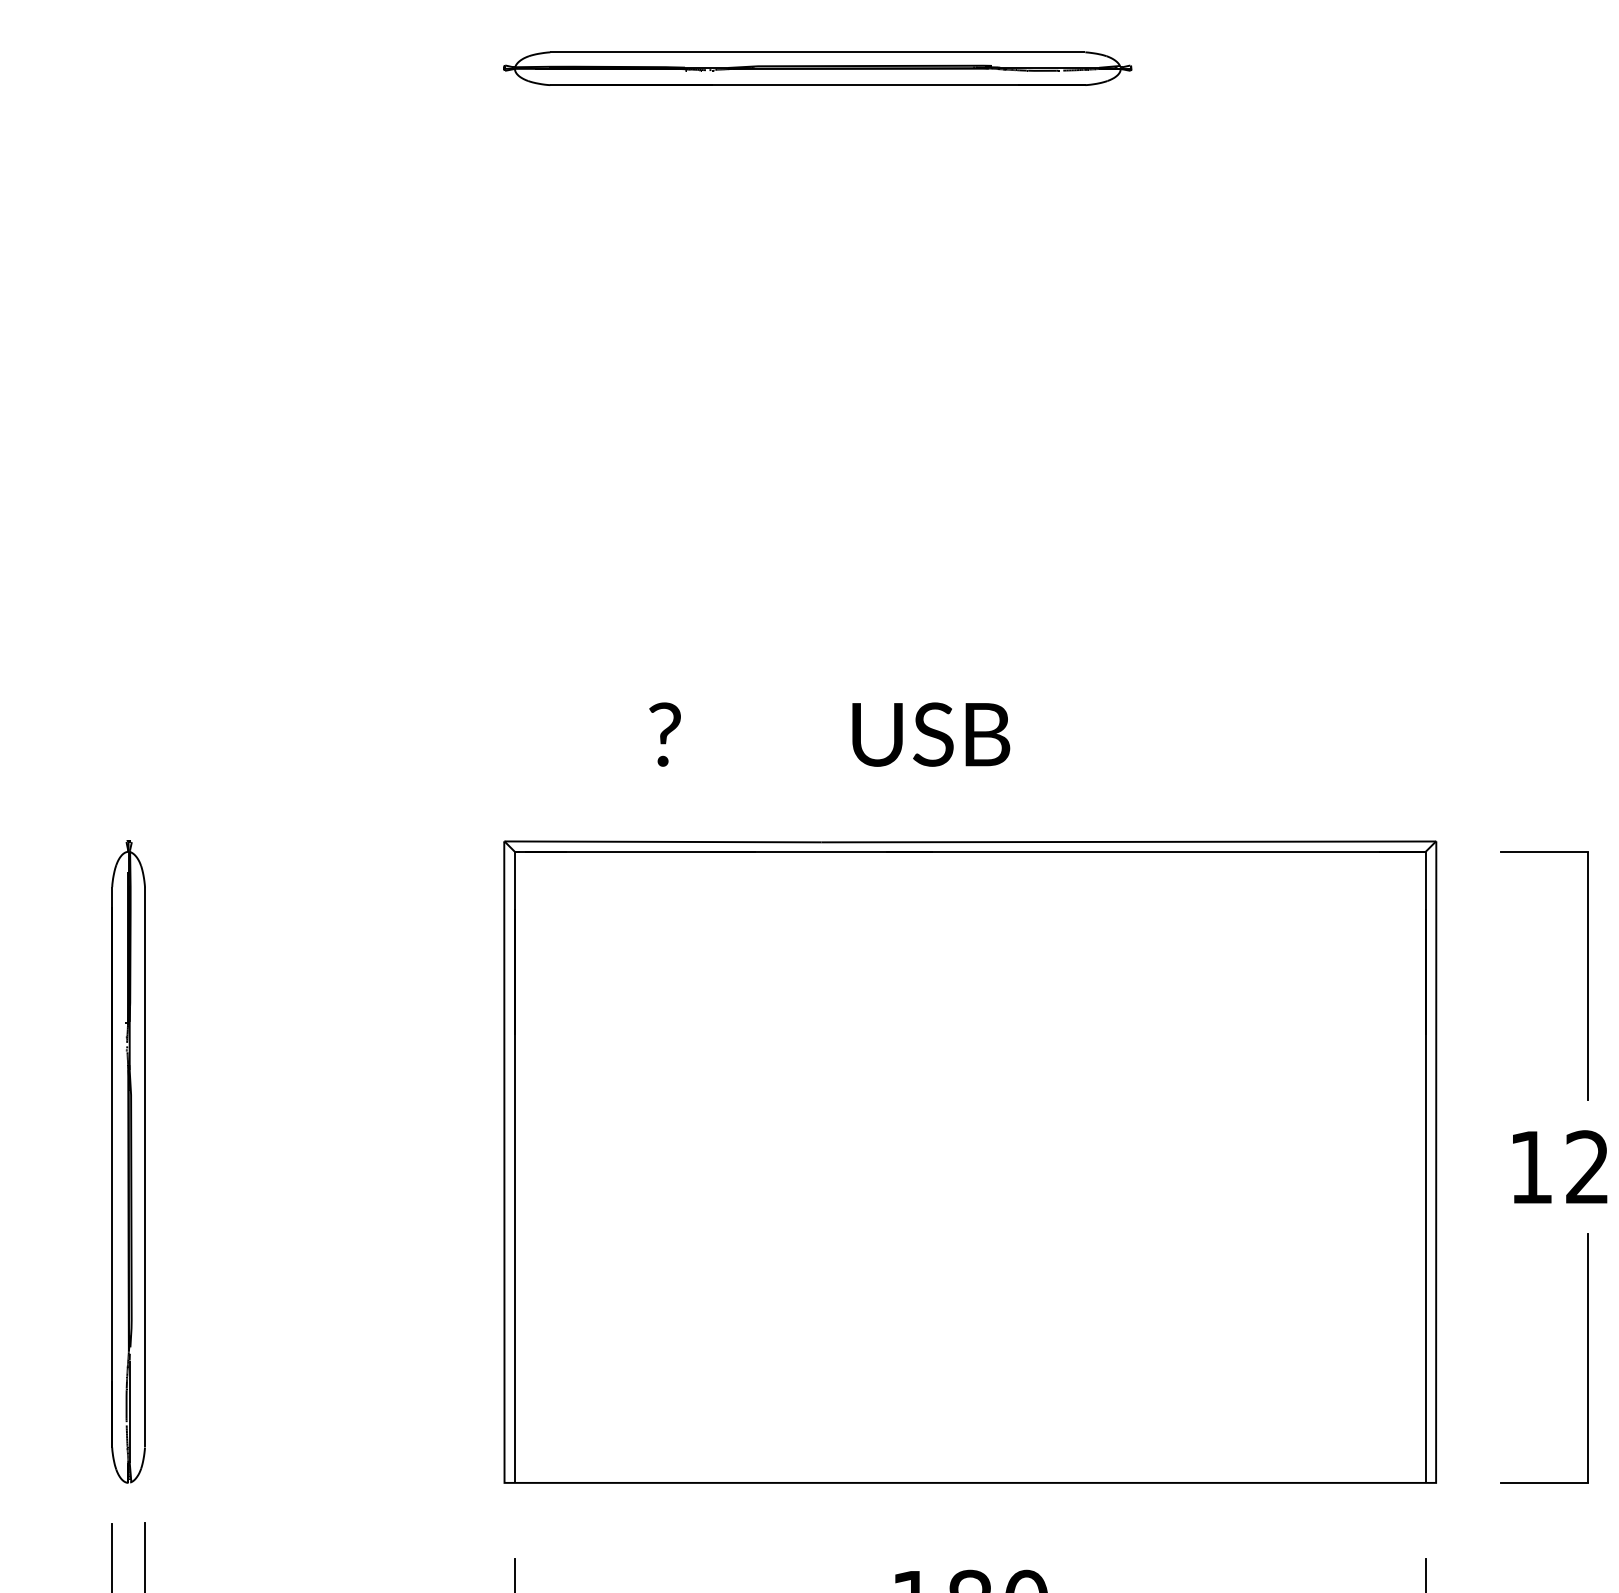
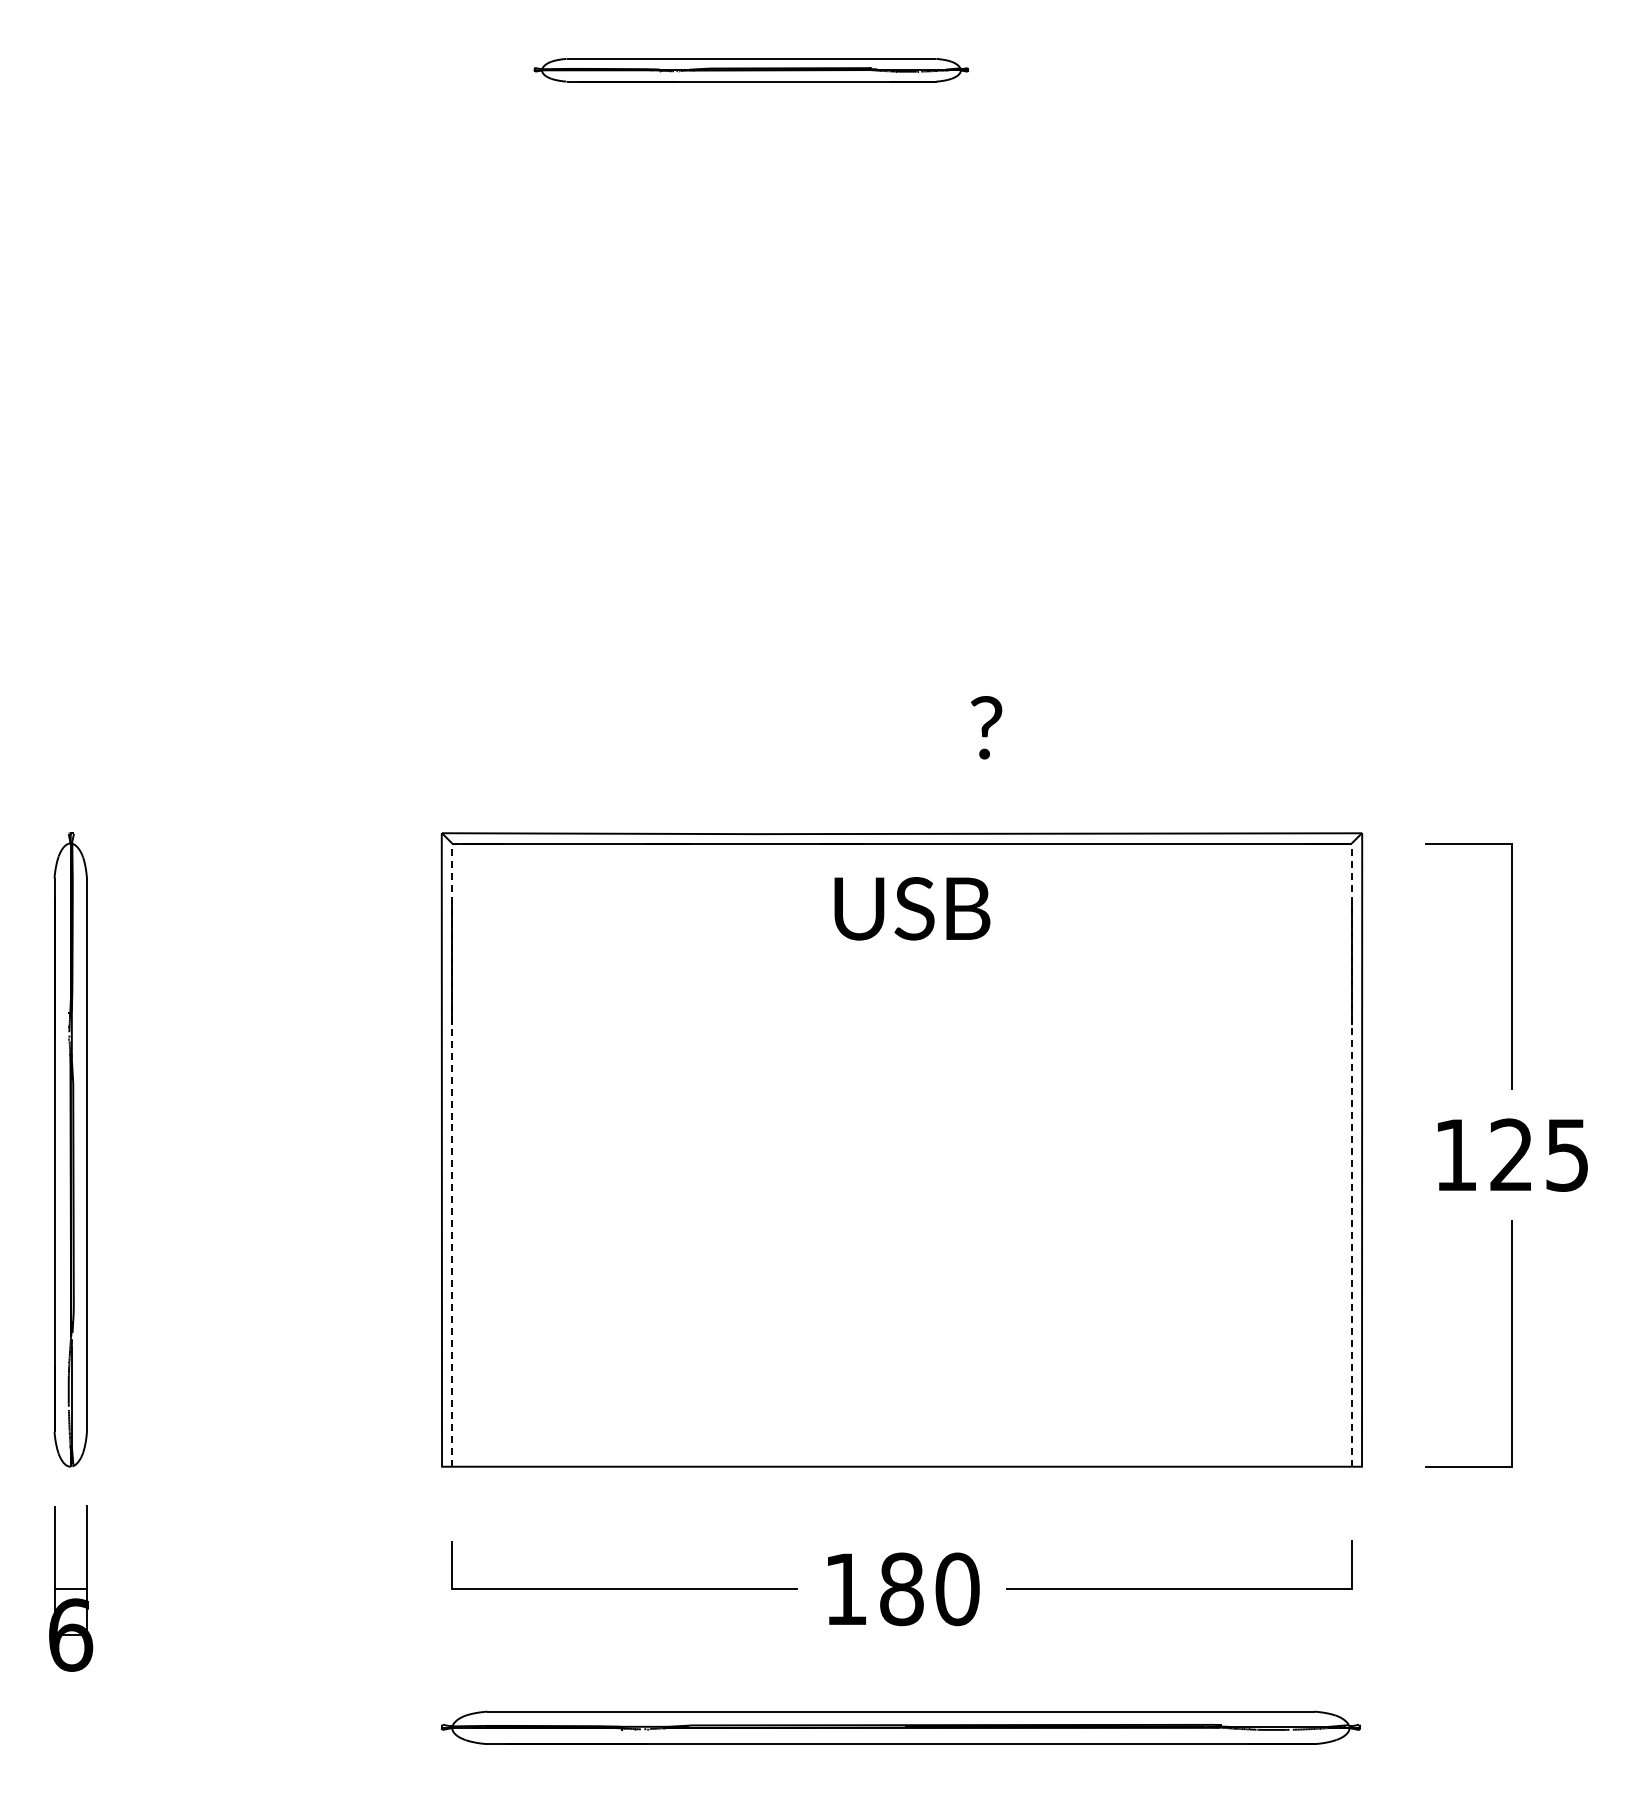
part: (817, 69) -> (751, 70), size x0.7
text: (665, 734) -> (986, 727), moved
text: (931, 734) -> (912, 908), moved
line: (515, 1167) -> (452, 1155), solid -> dashed
line: (1425, 1167) -> (1351, 1155), solid -> dashed

